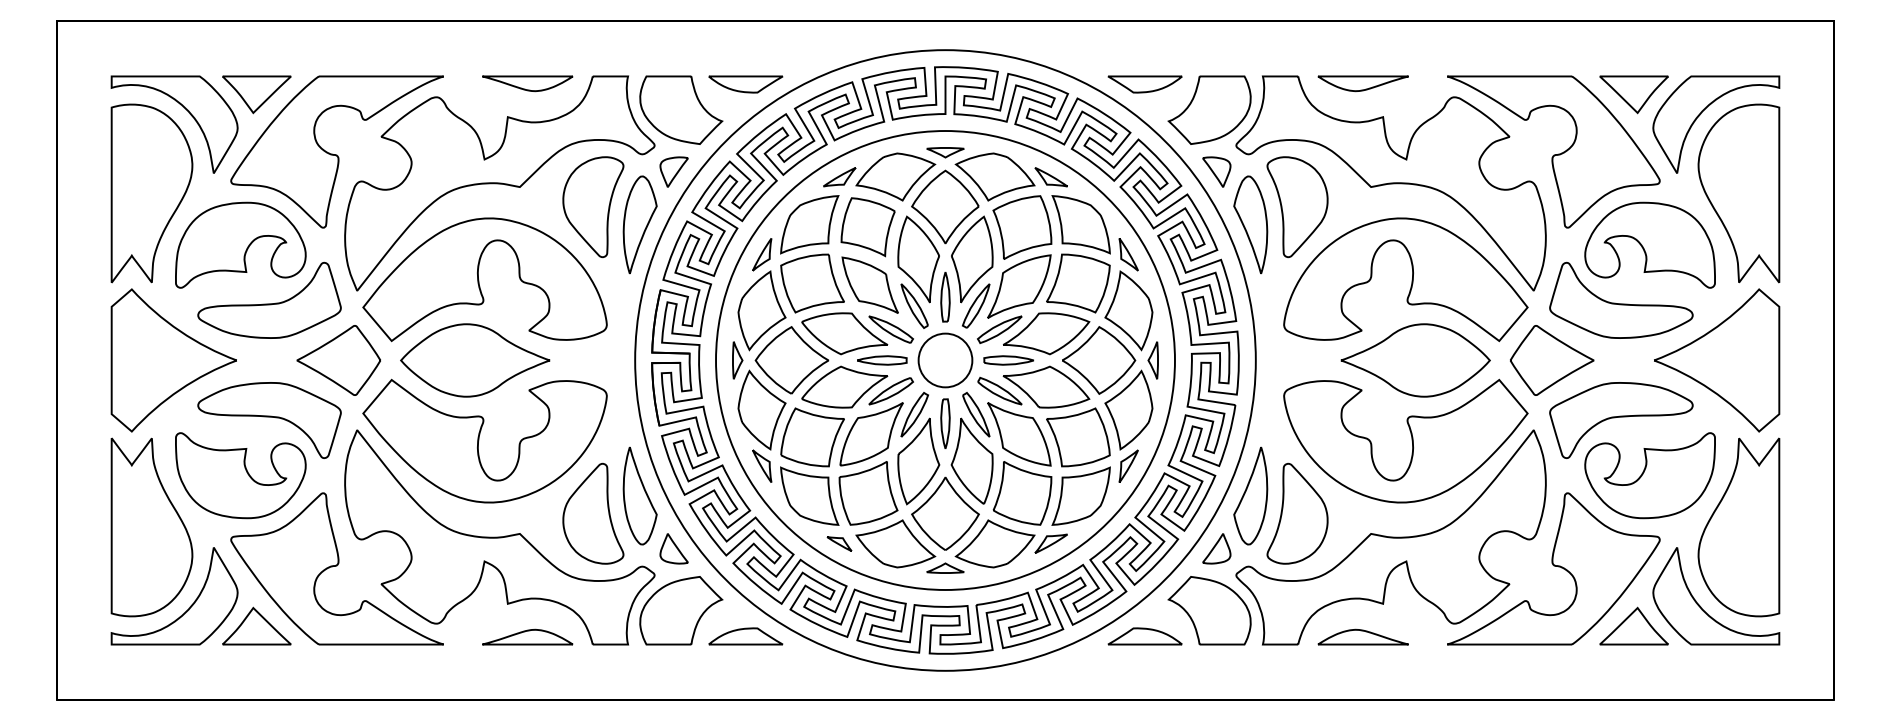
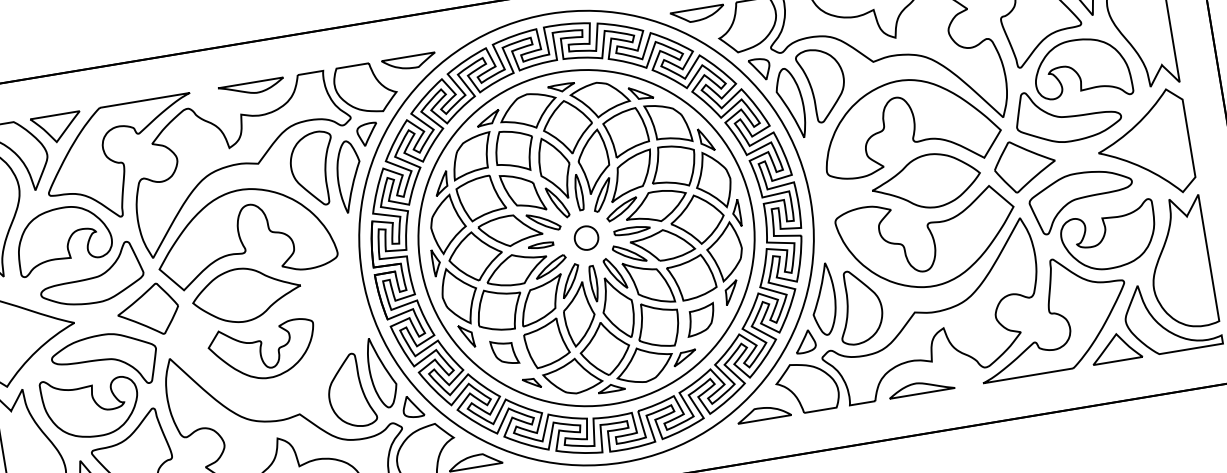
part: (882, 360) -> (541, 245), size x0.7
circle: (945, 360) -> (586, 238), size x0.6
part: (484, 440) -> (263, 351), size x0.6
part: (809, 495) -> (504, 351), size x0.6
part: (1080, 495) -> (700, 319), size x0.7

